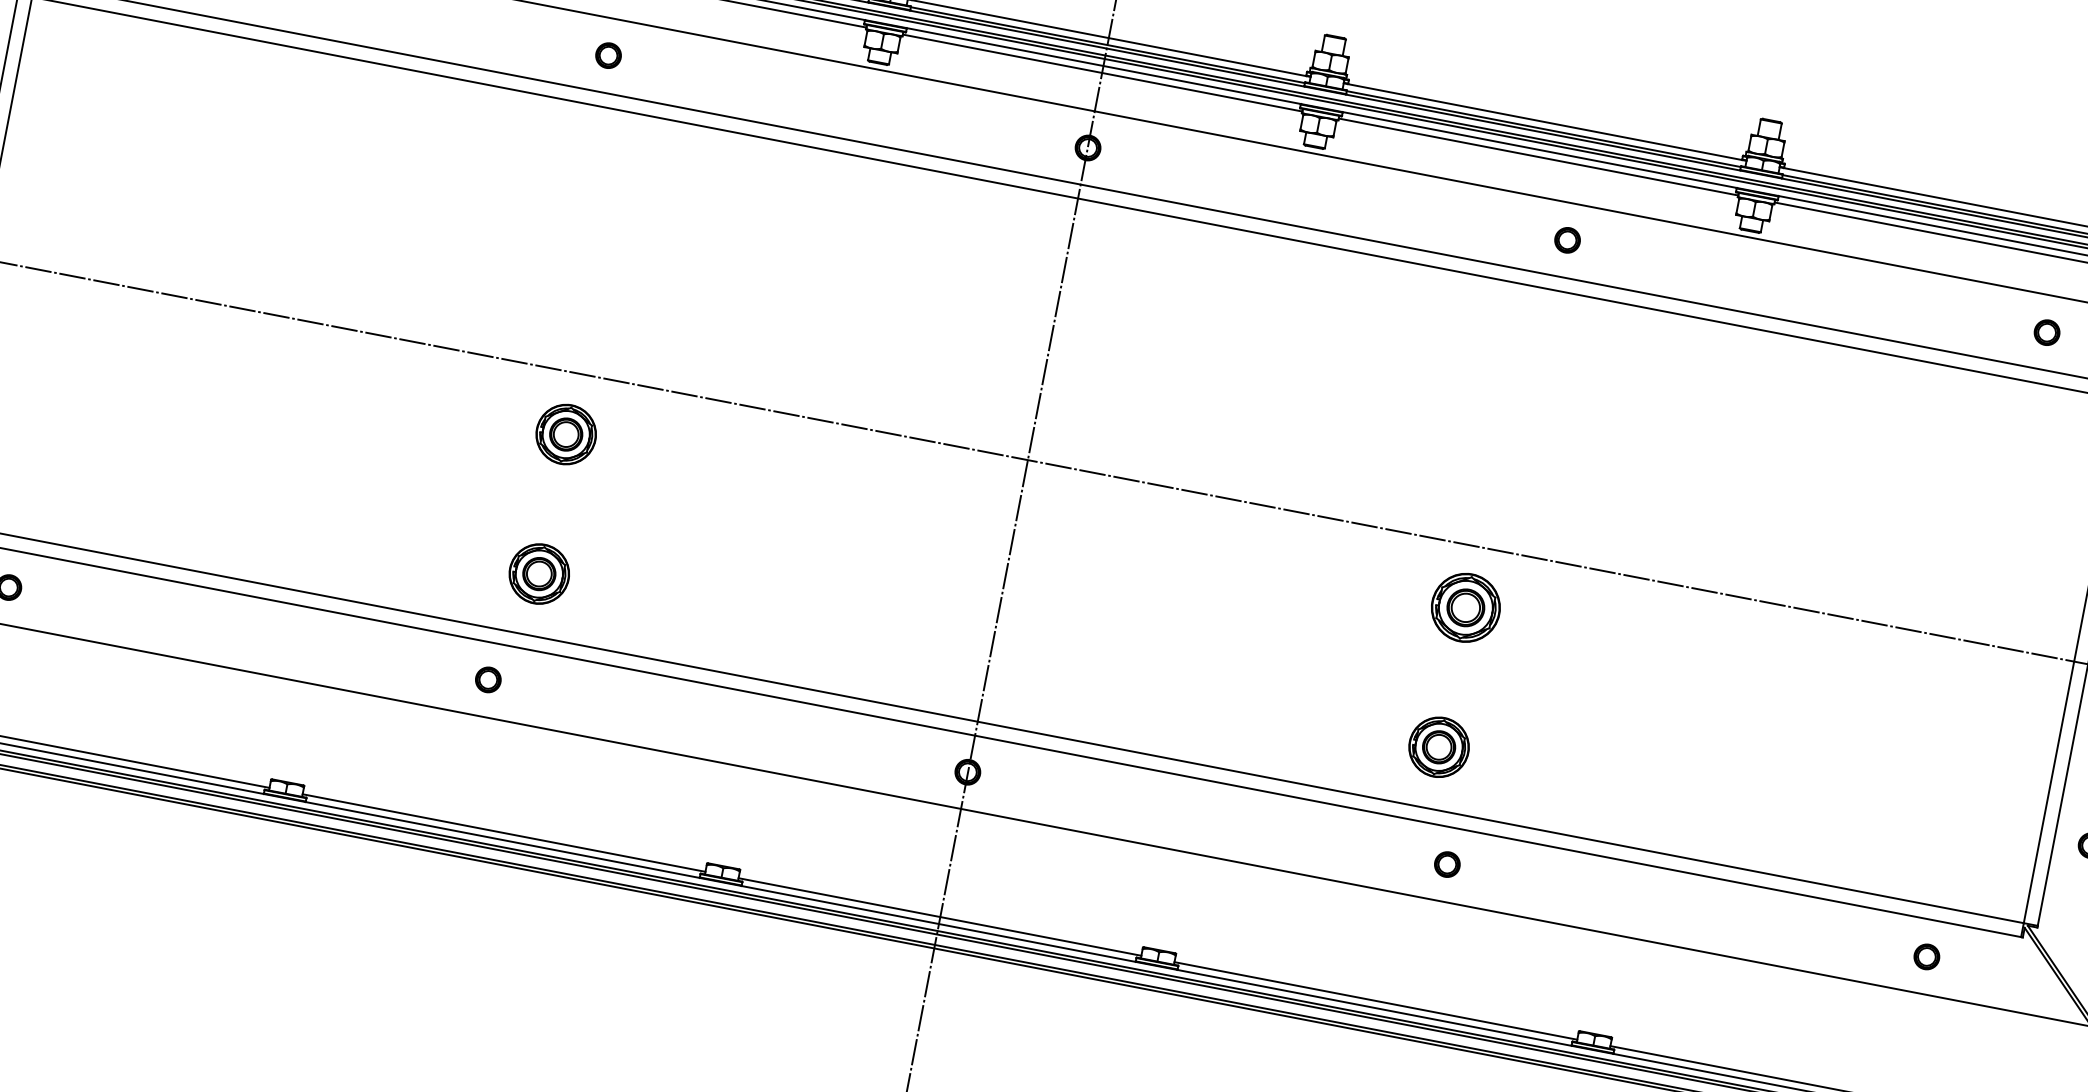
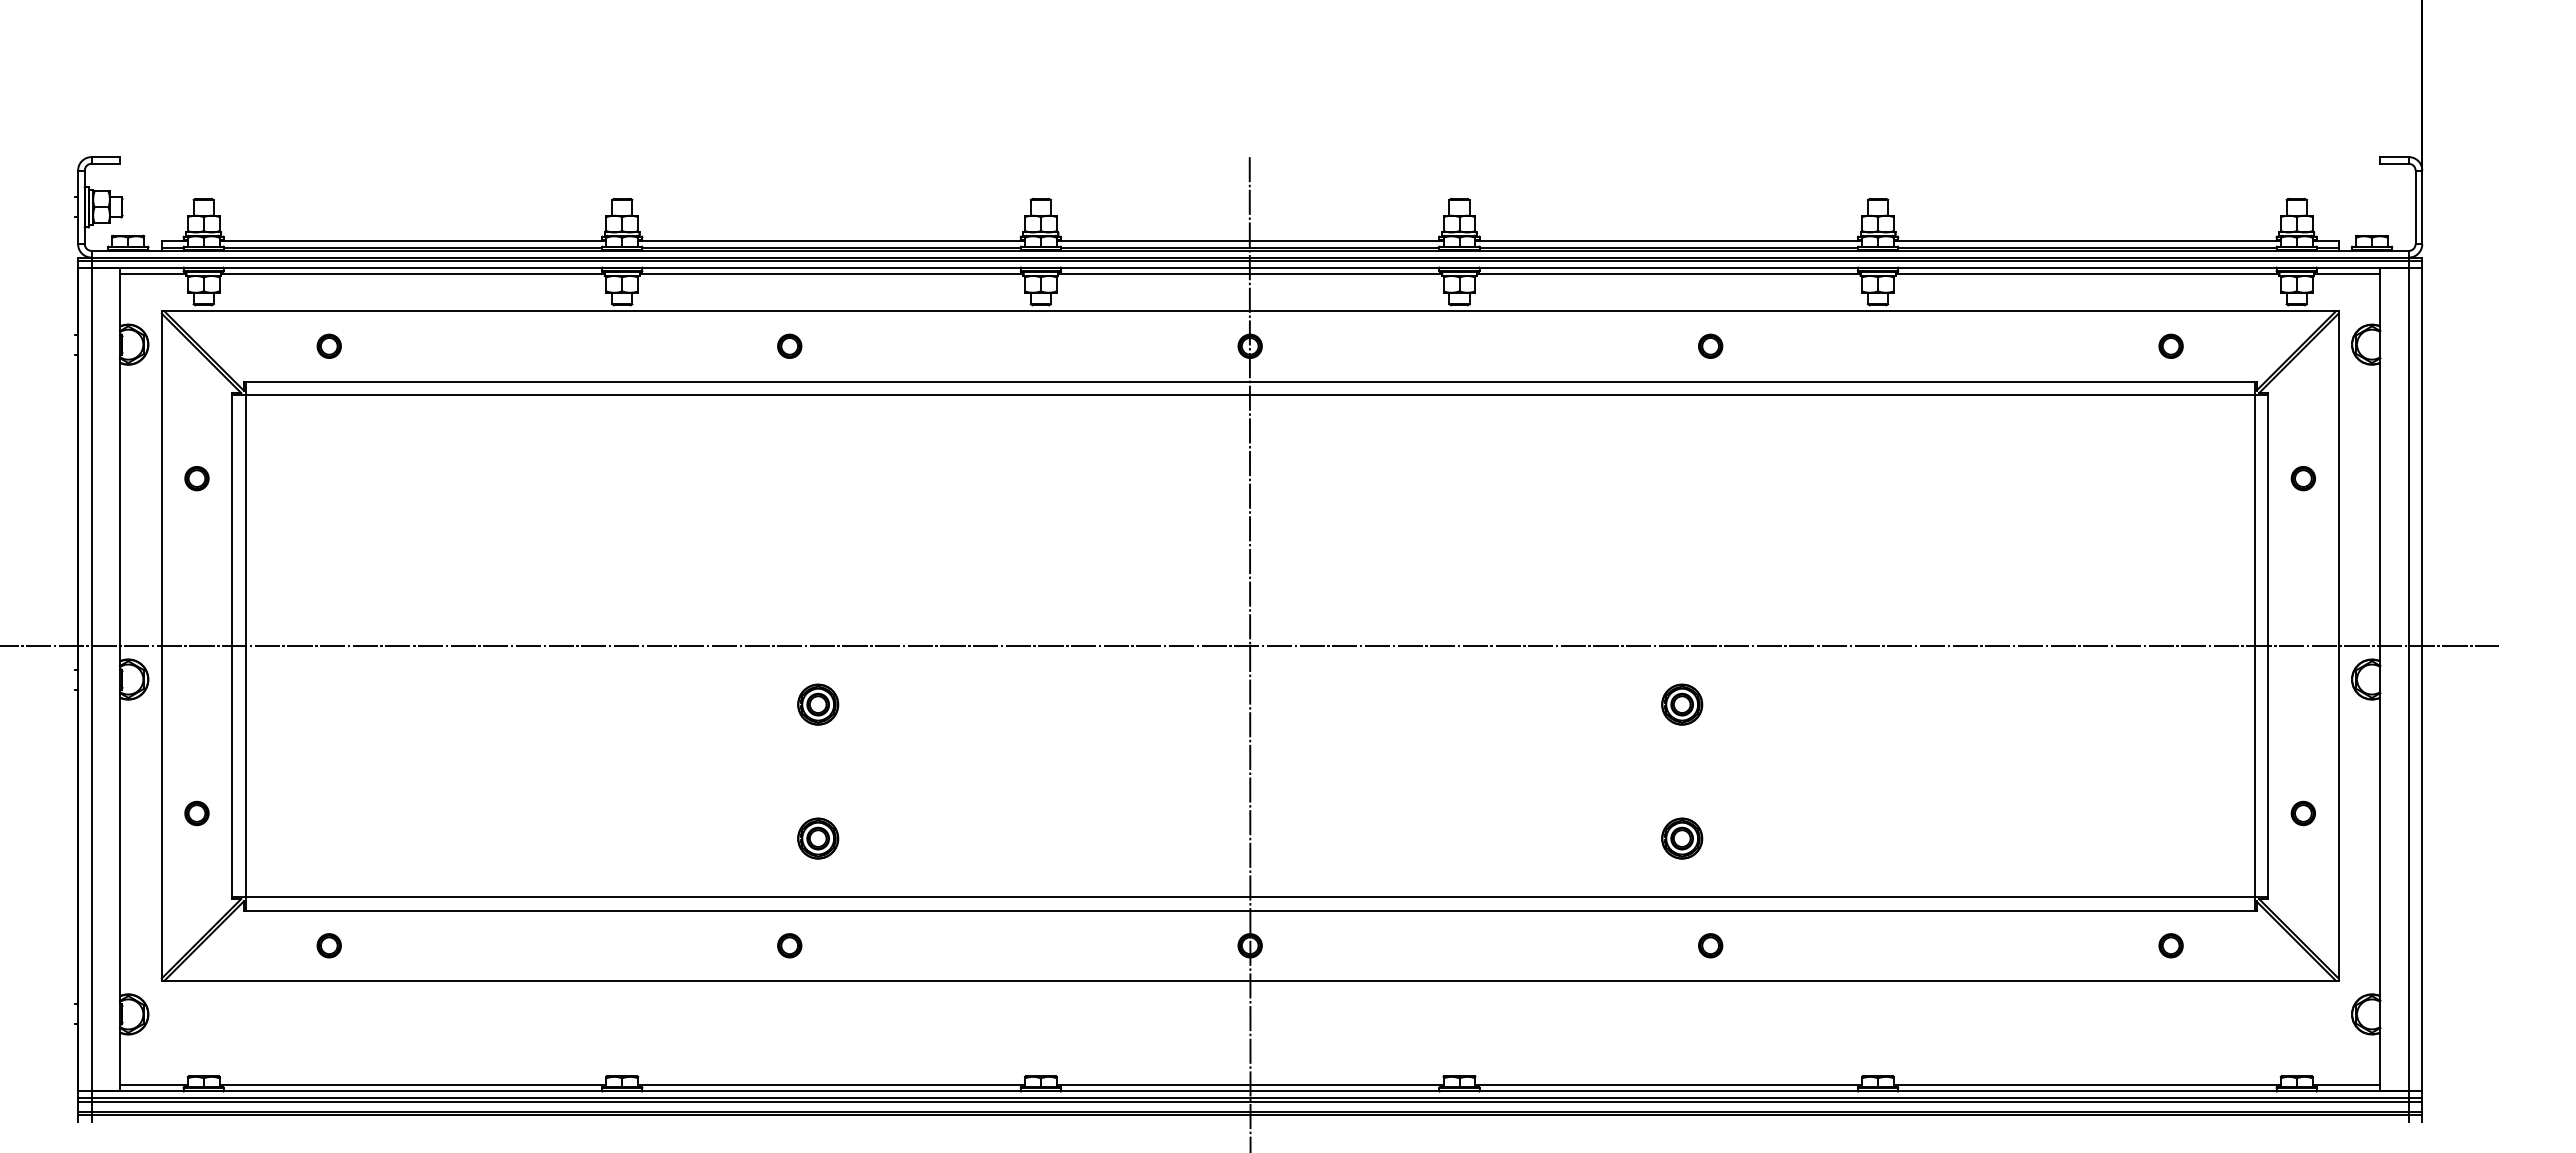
part: (566, 434) -> (818, 704), size x0.71
part: (539, 573) -> (818, 838), size x0.71
part: (1466, 607) -> (1682, 704), size x0.62
part: (1439, 747) -> (1682, 838), size x0.71

